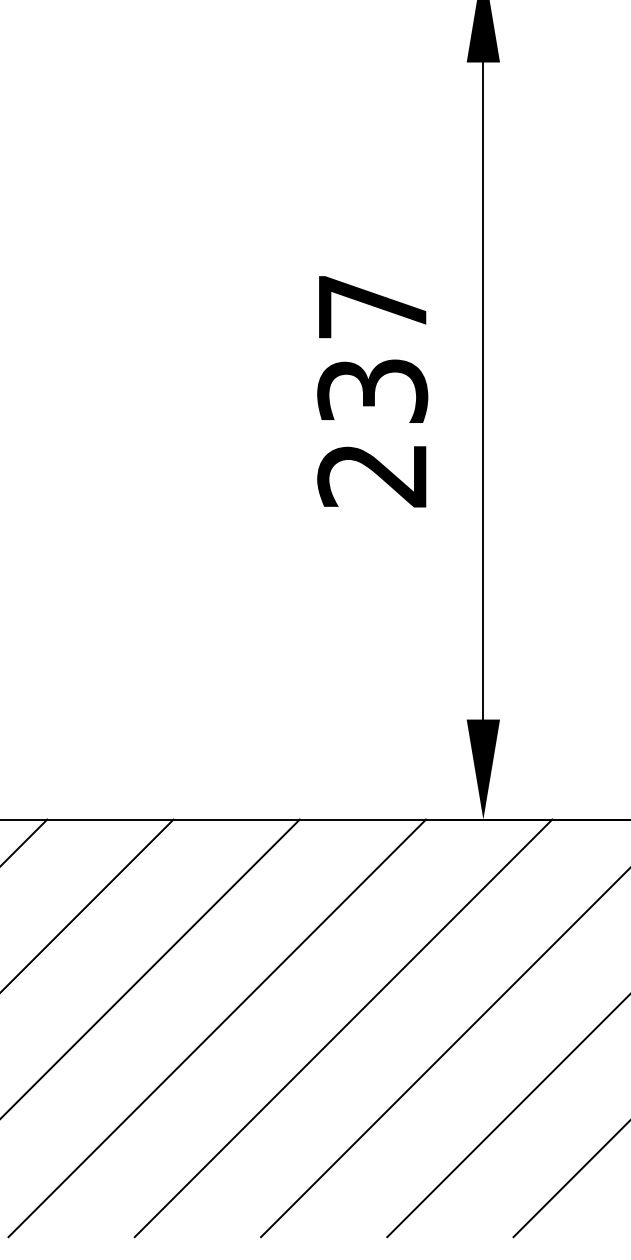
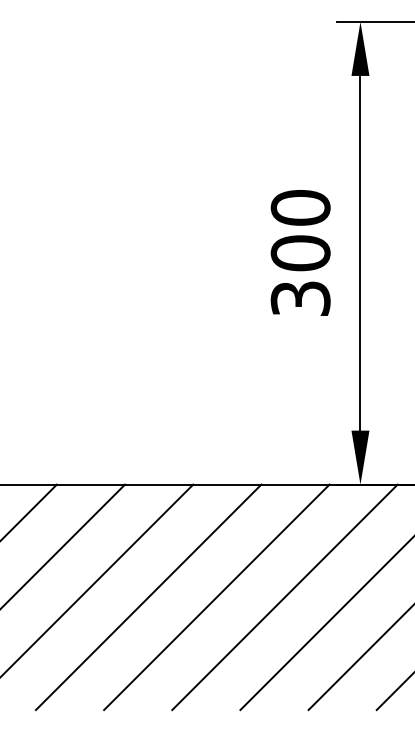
text: (372, 391) -> (300, 253), 237 -> 300

